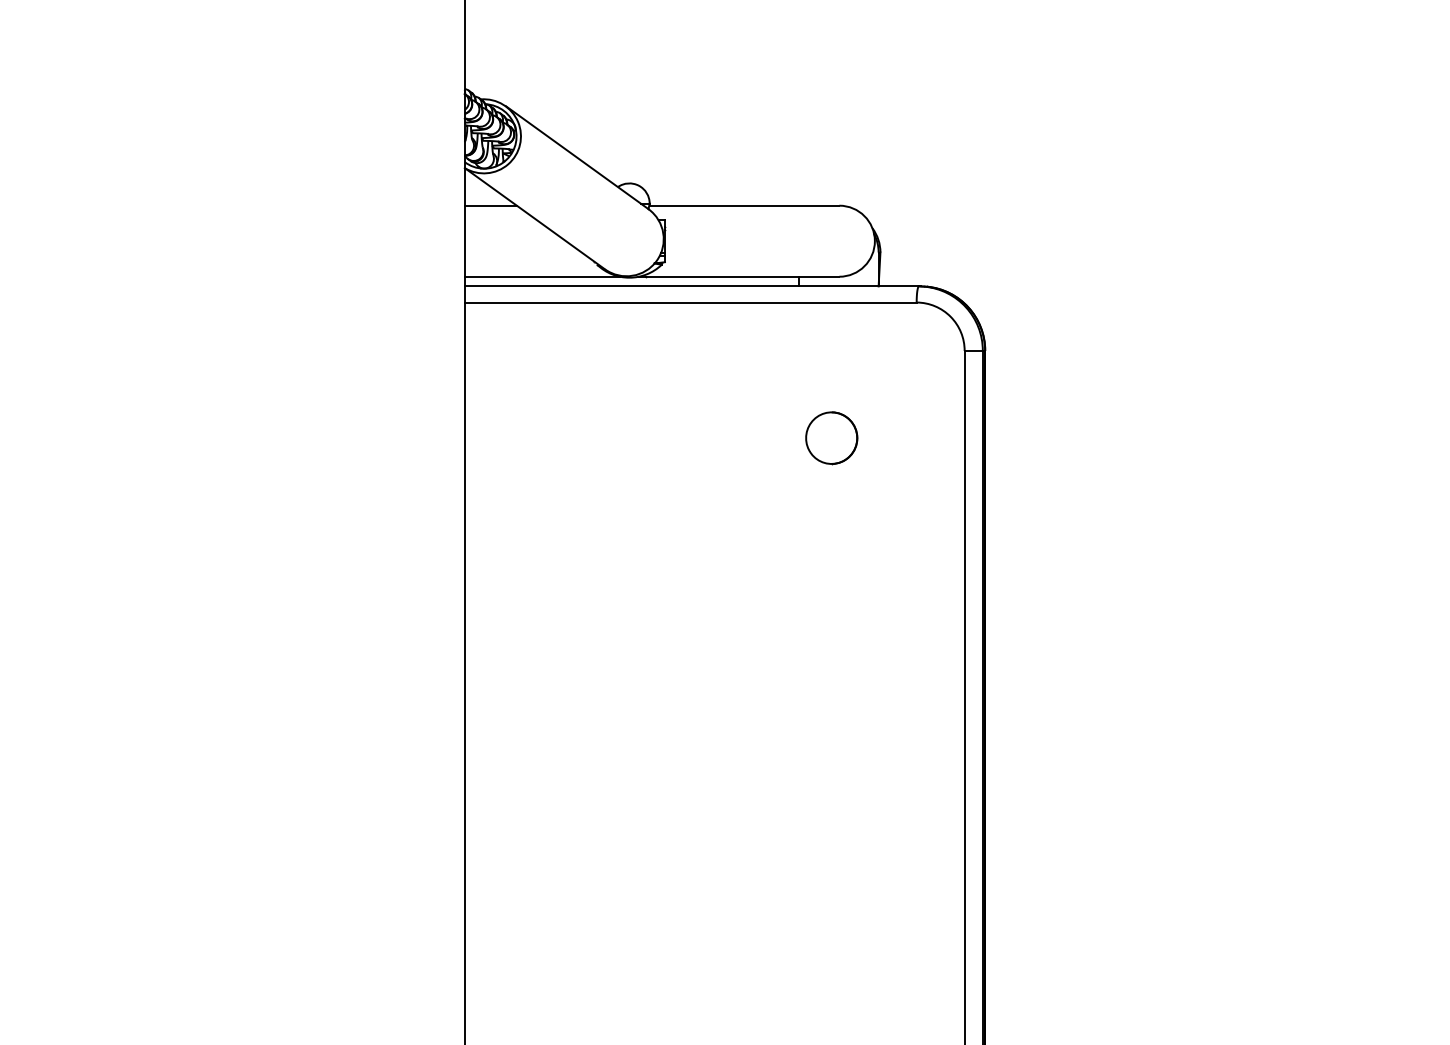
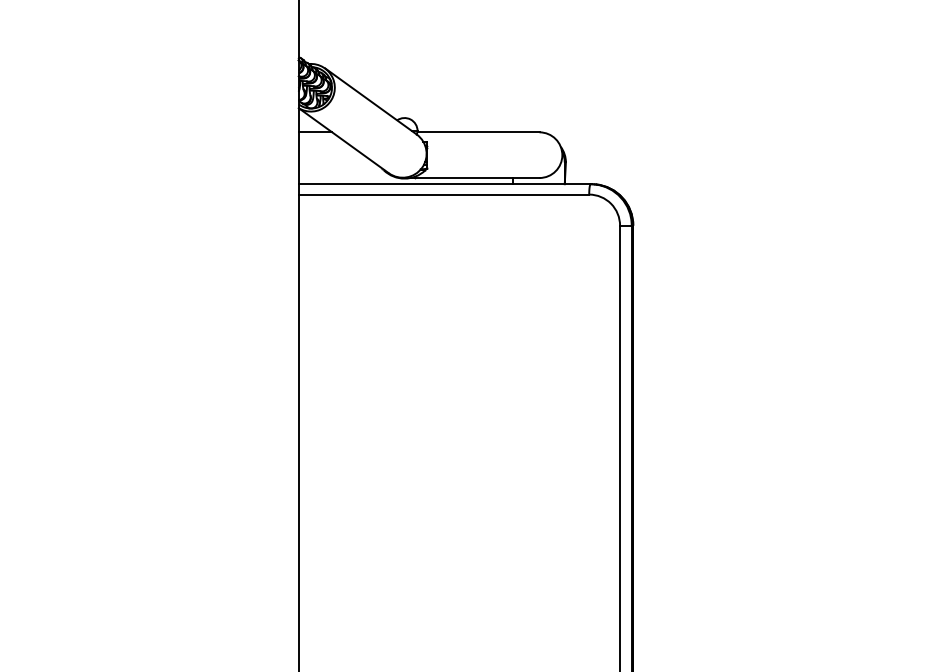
line: (542, 277) -> (348, 178), removed
part: (831, 437) -> (534, 281), removed

